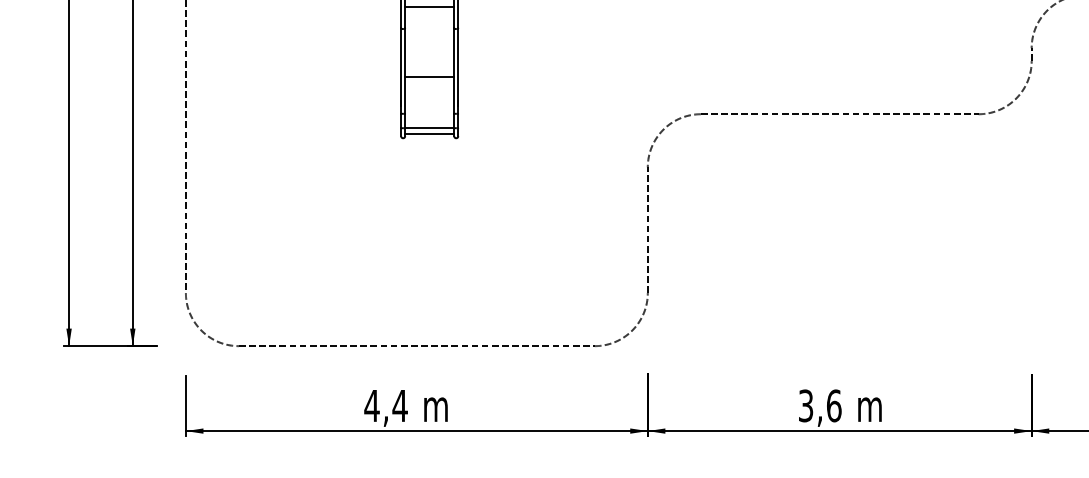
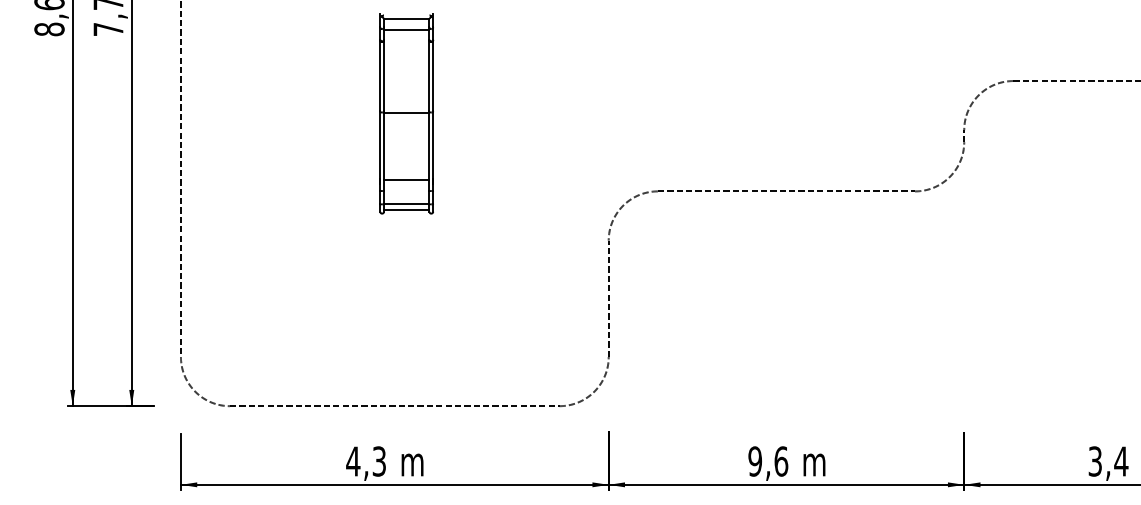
line: (429, 6) -> (406, 112), moved
line: (429, 77) -> (406, 180), moved
text: (400, 405) -> (379, 461), 4,4 -> 4,3
text: (806, 405) -> (755, 461), 3,6 -> 9,6

